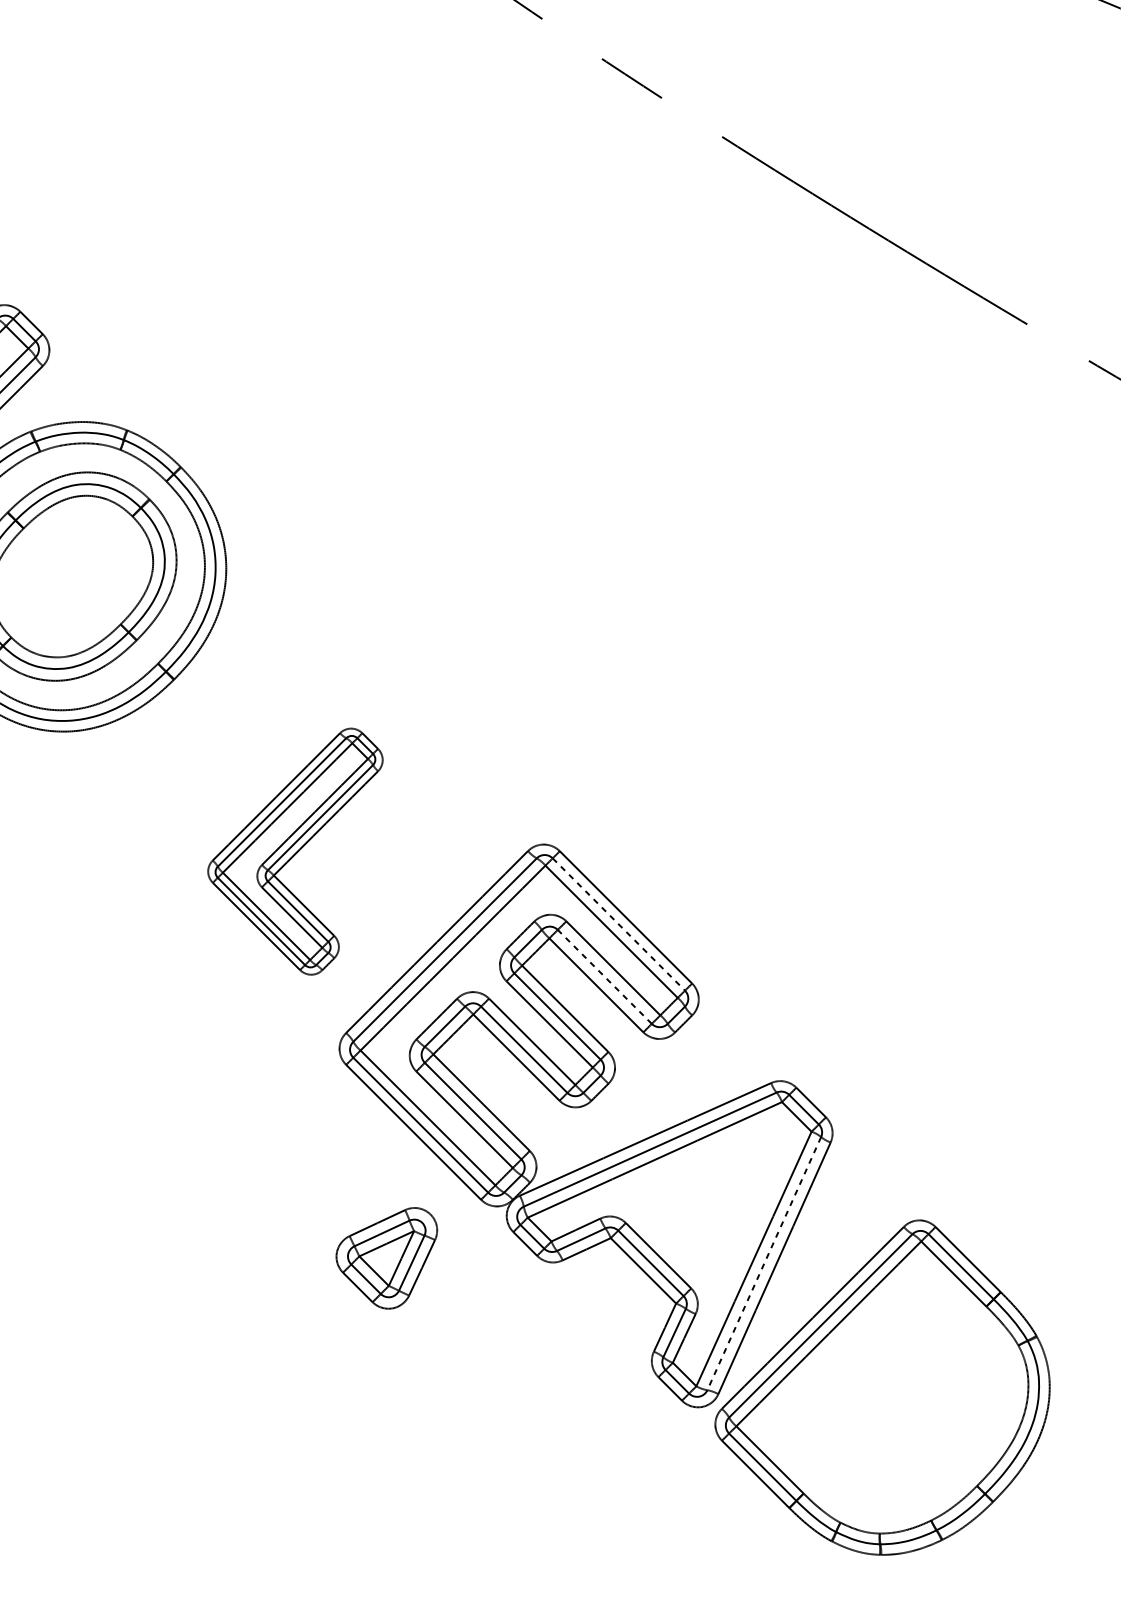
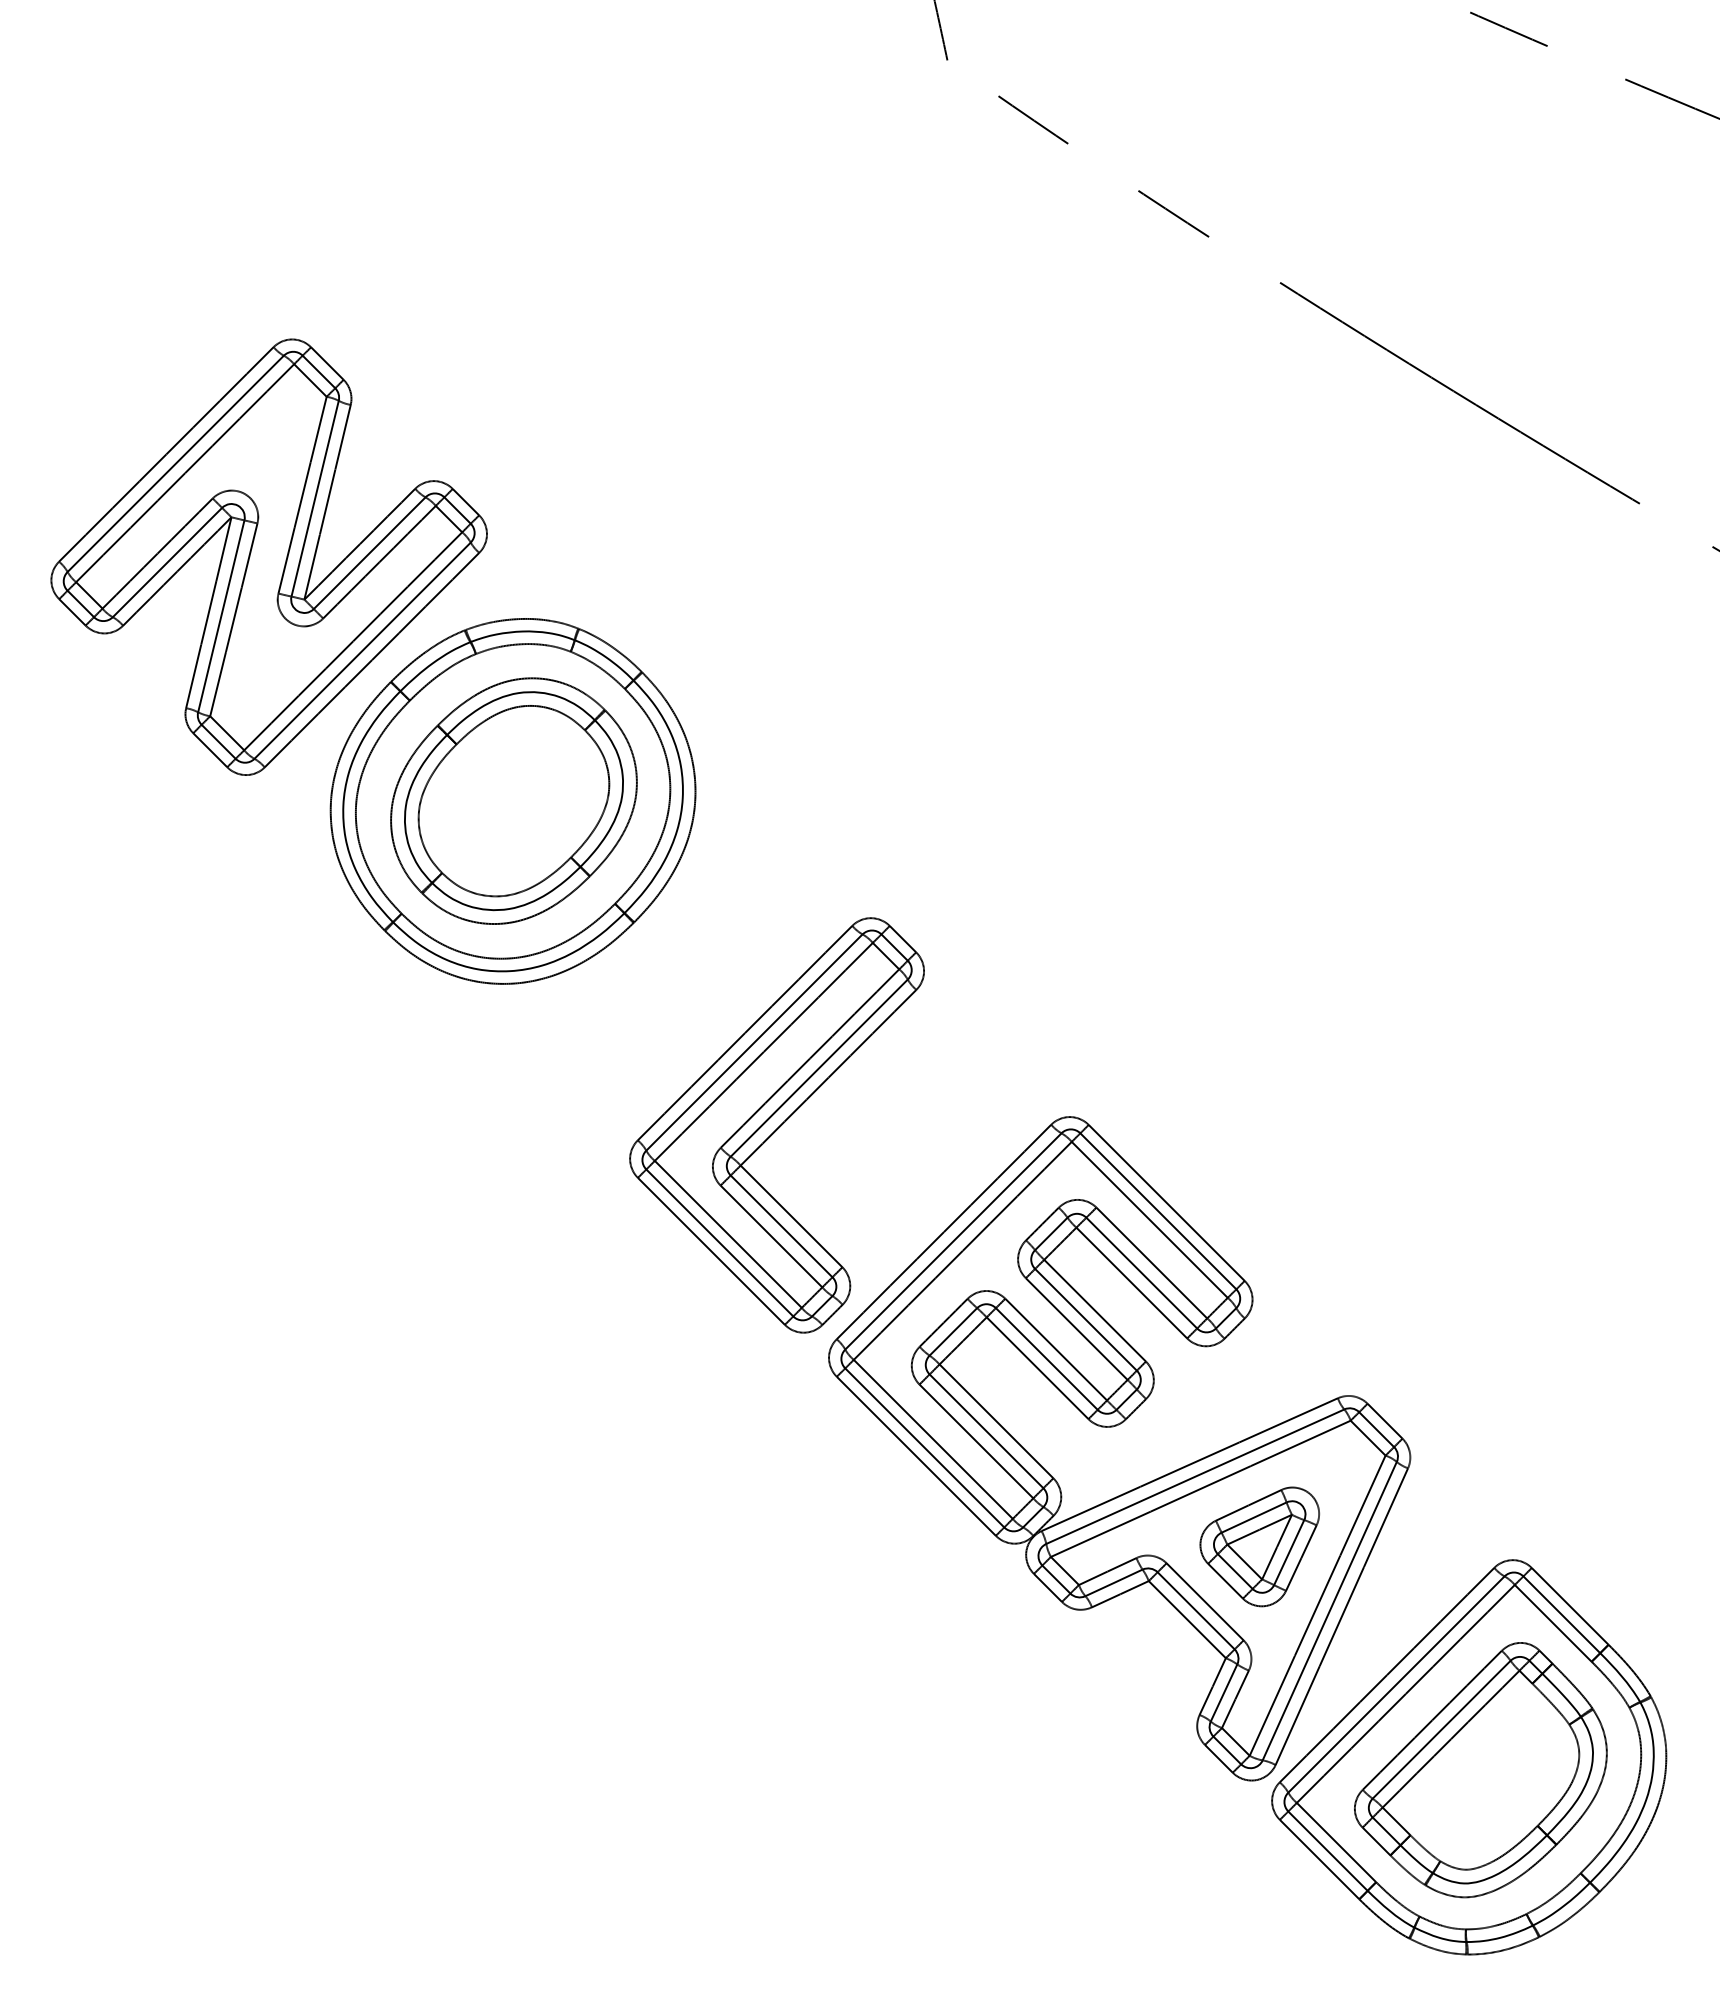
part: (294, 851) -> (776, 1125), size x1.43
line: (619, 924) -> (1158, 1211), dashed -> solid
line: (604, 976) -> (1141, 1272), dashed -> solid
part: (386, 1258) -> (1259, 1546), moved
line: (764, 1263) -> (1329, 1611), dashed -> solid
part: (892, 1398) -> (1480, 1770), added

